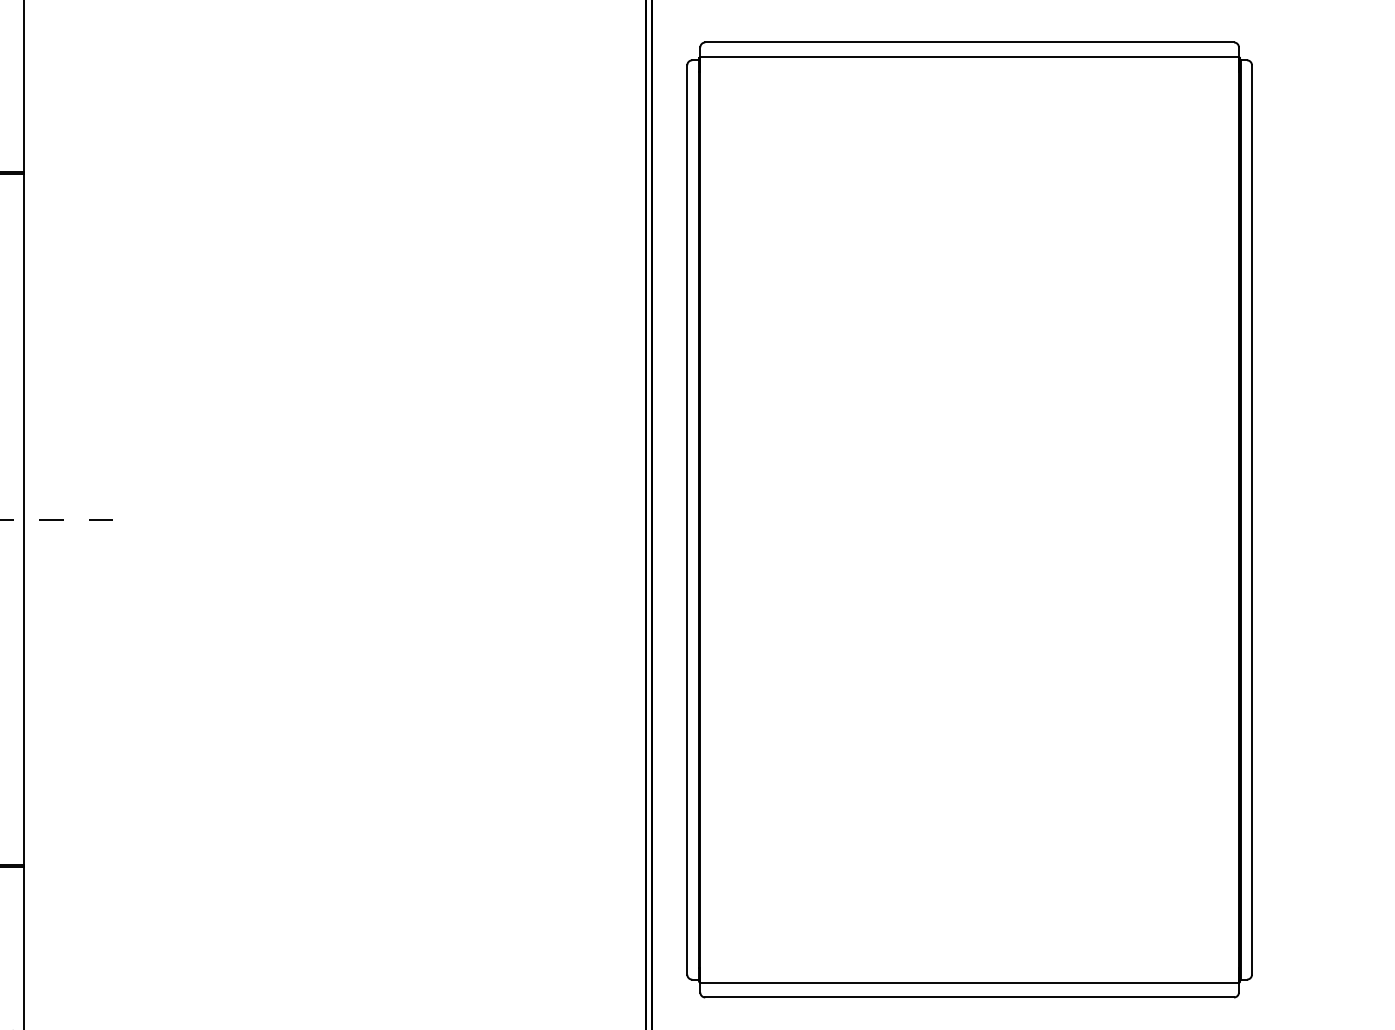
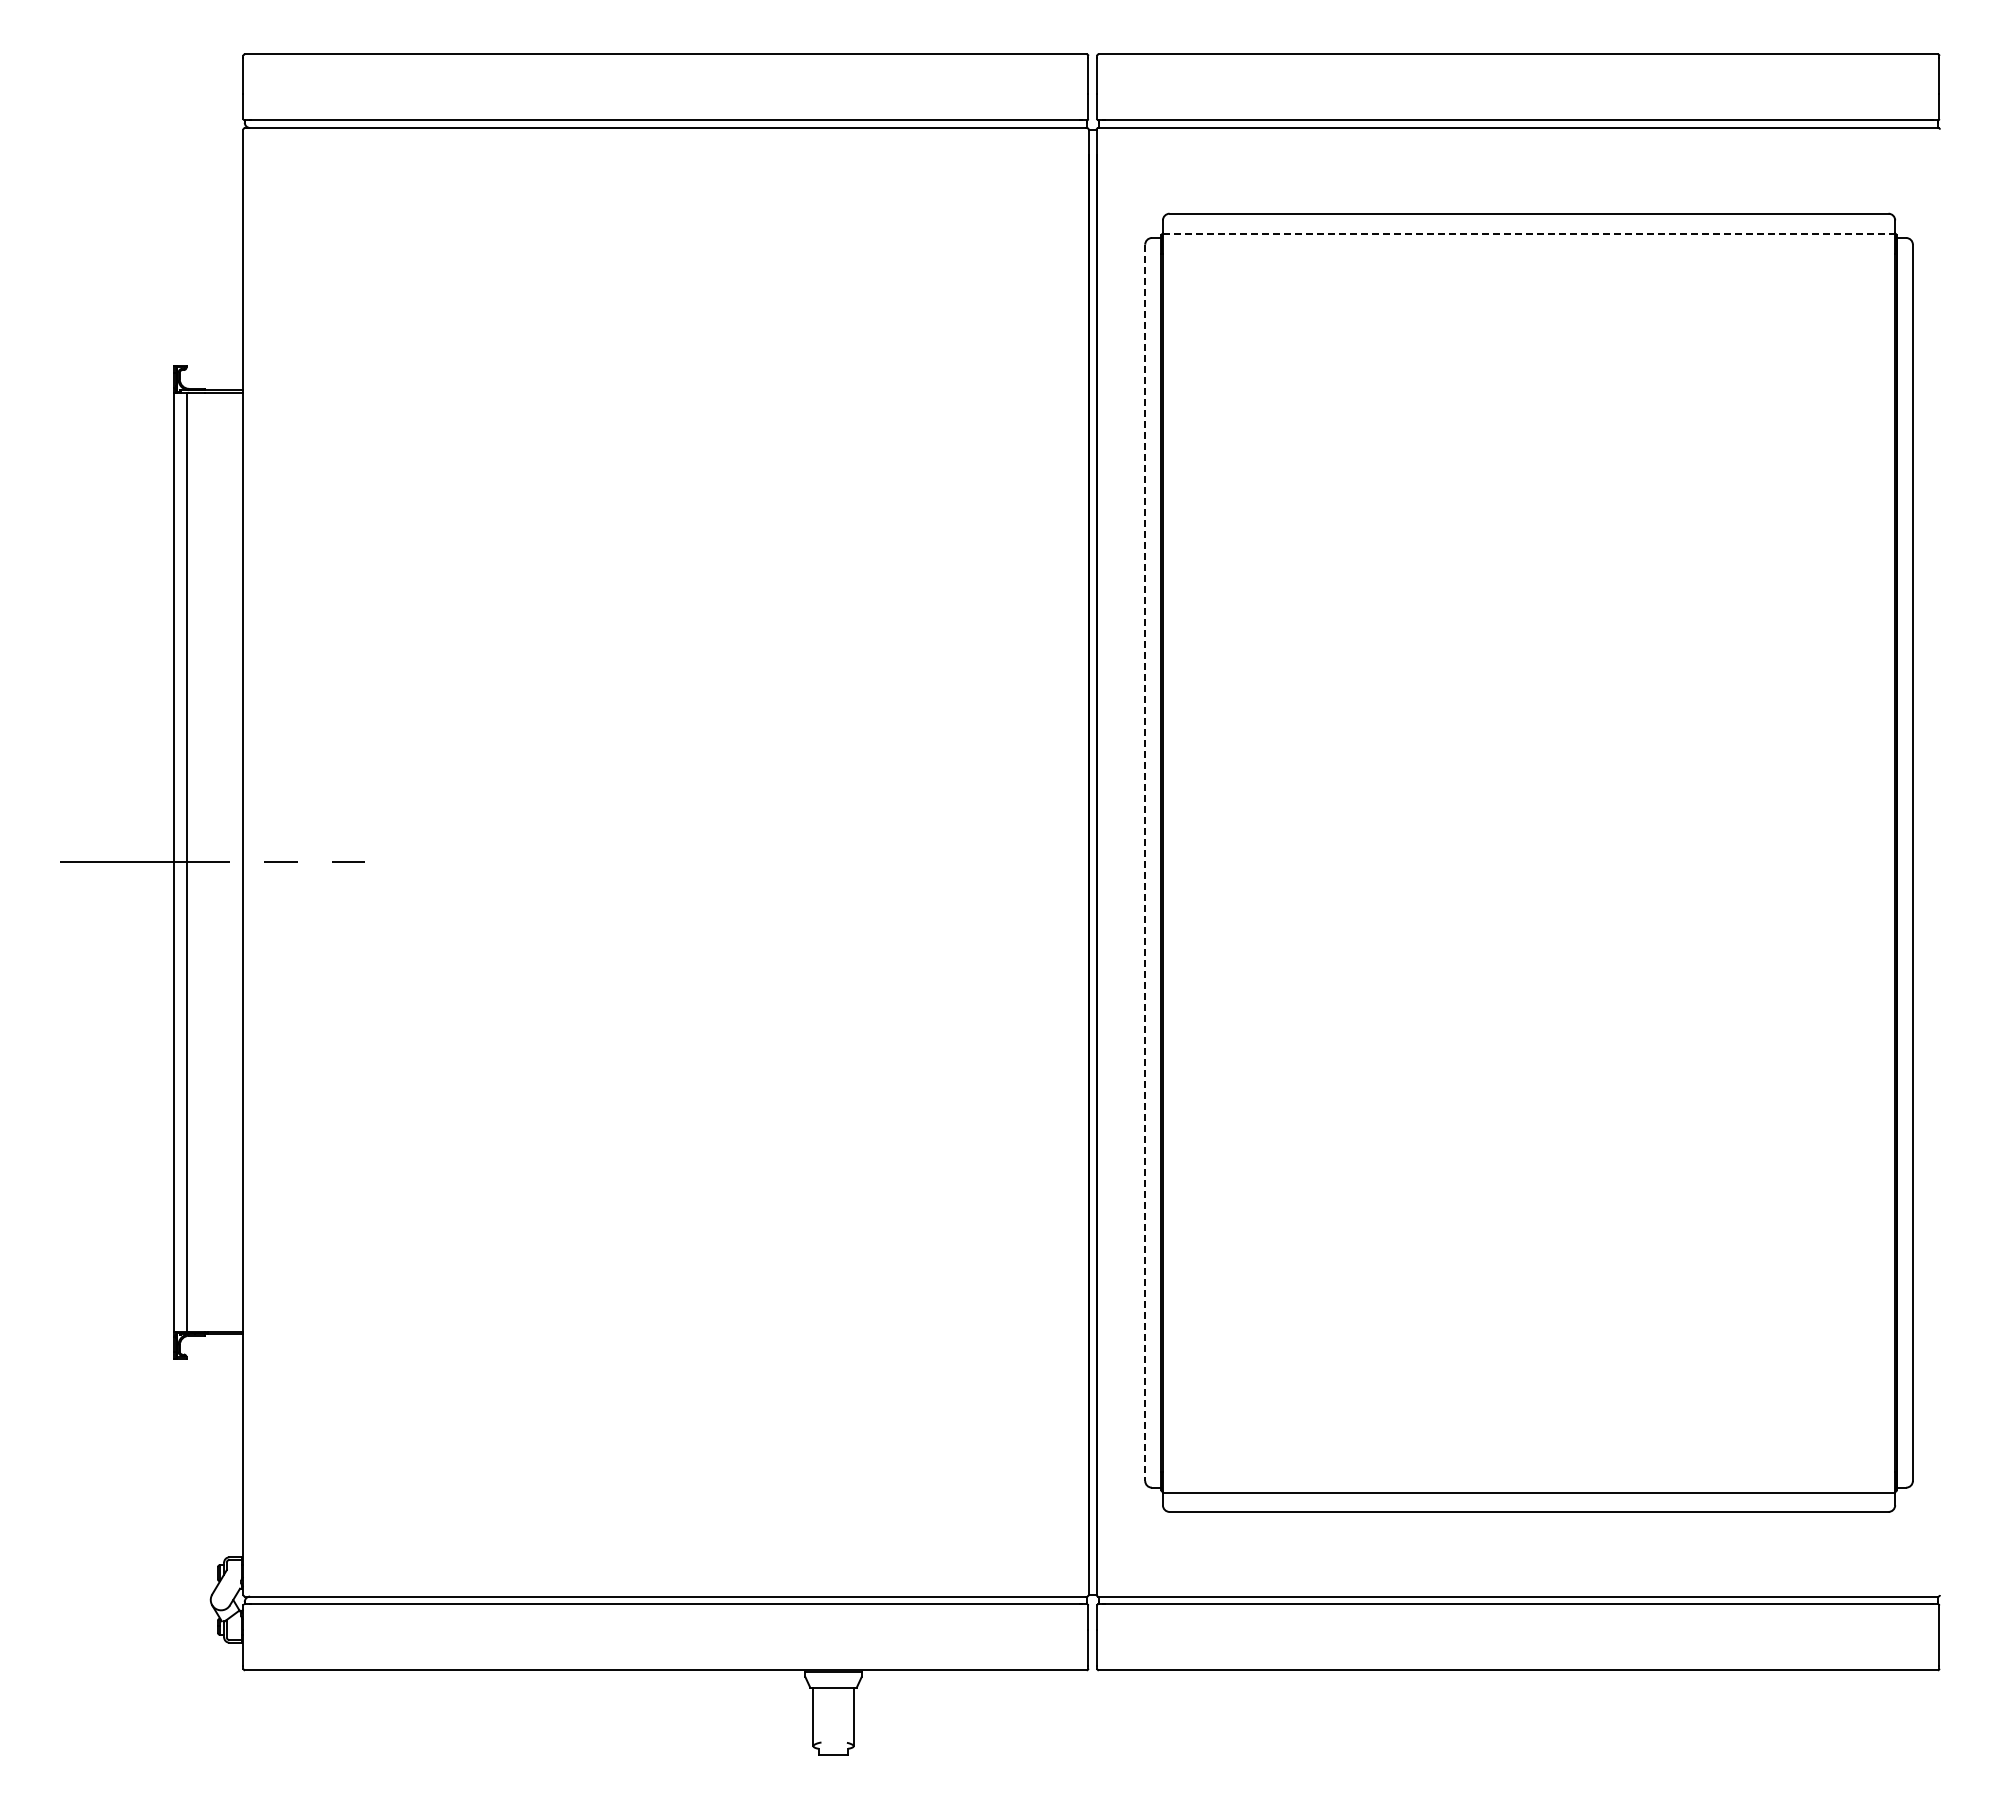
line: (969, 57) -> (1529, 233), solid -> dashed
line: (687, 520) -> (1145, 863), solid -> dashed

